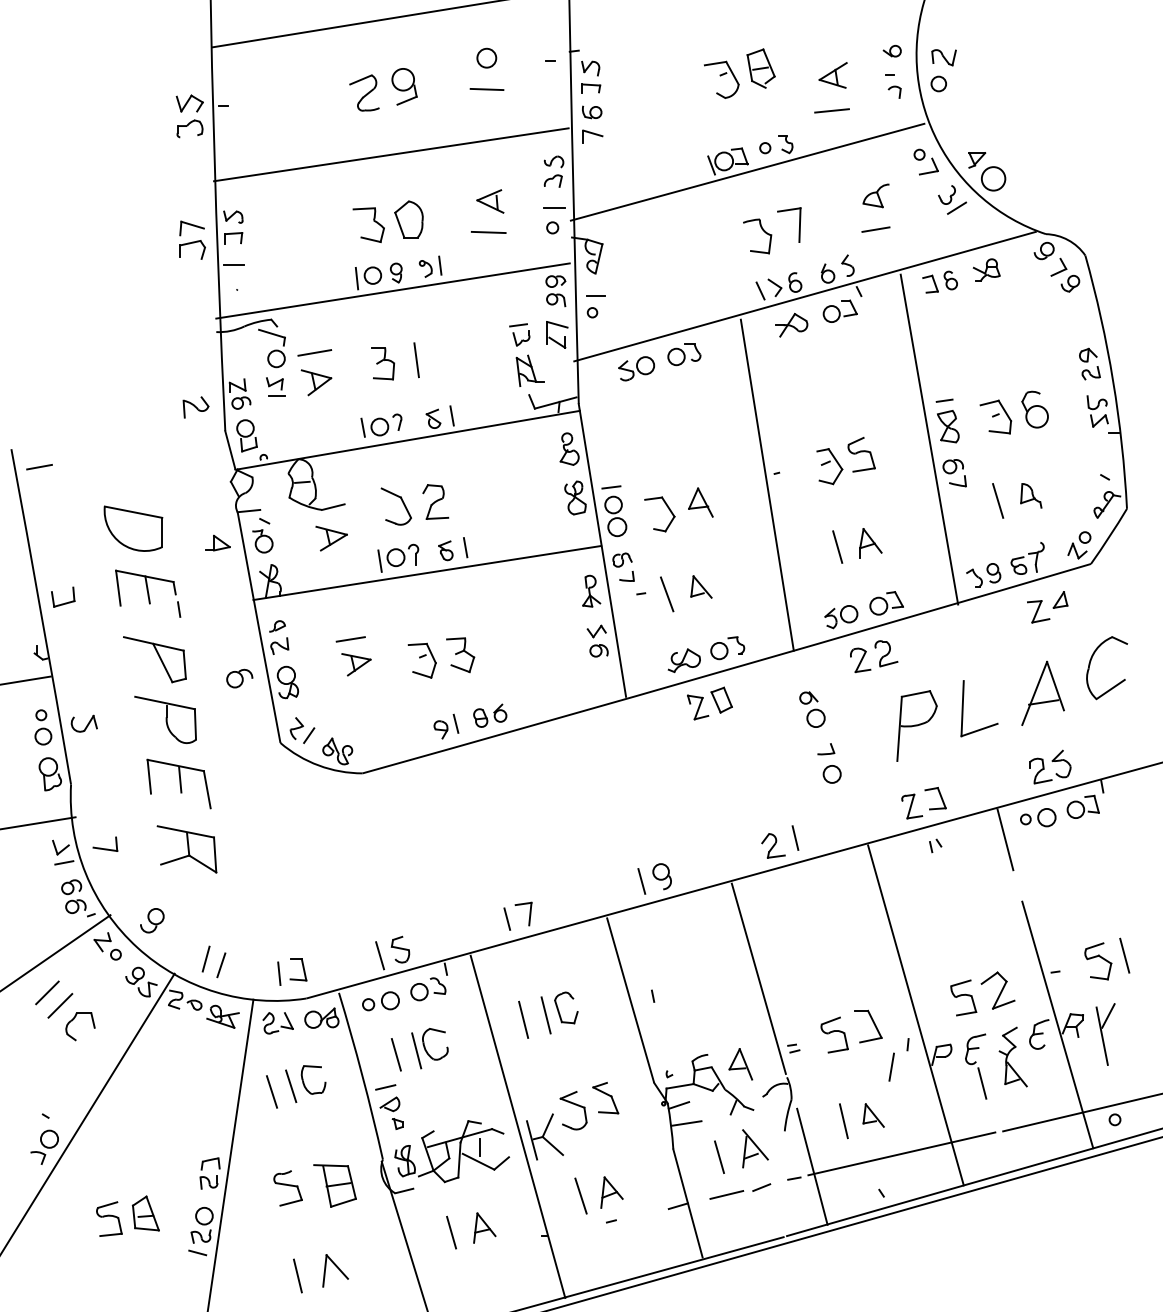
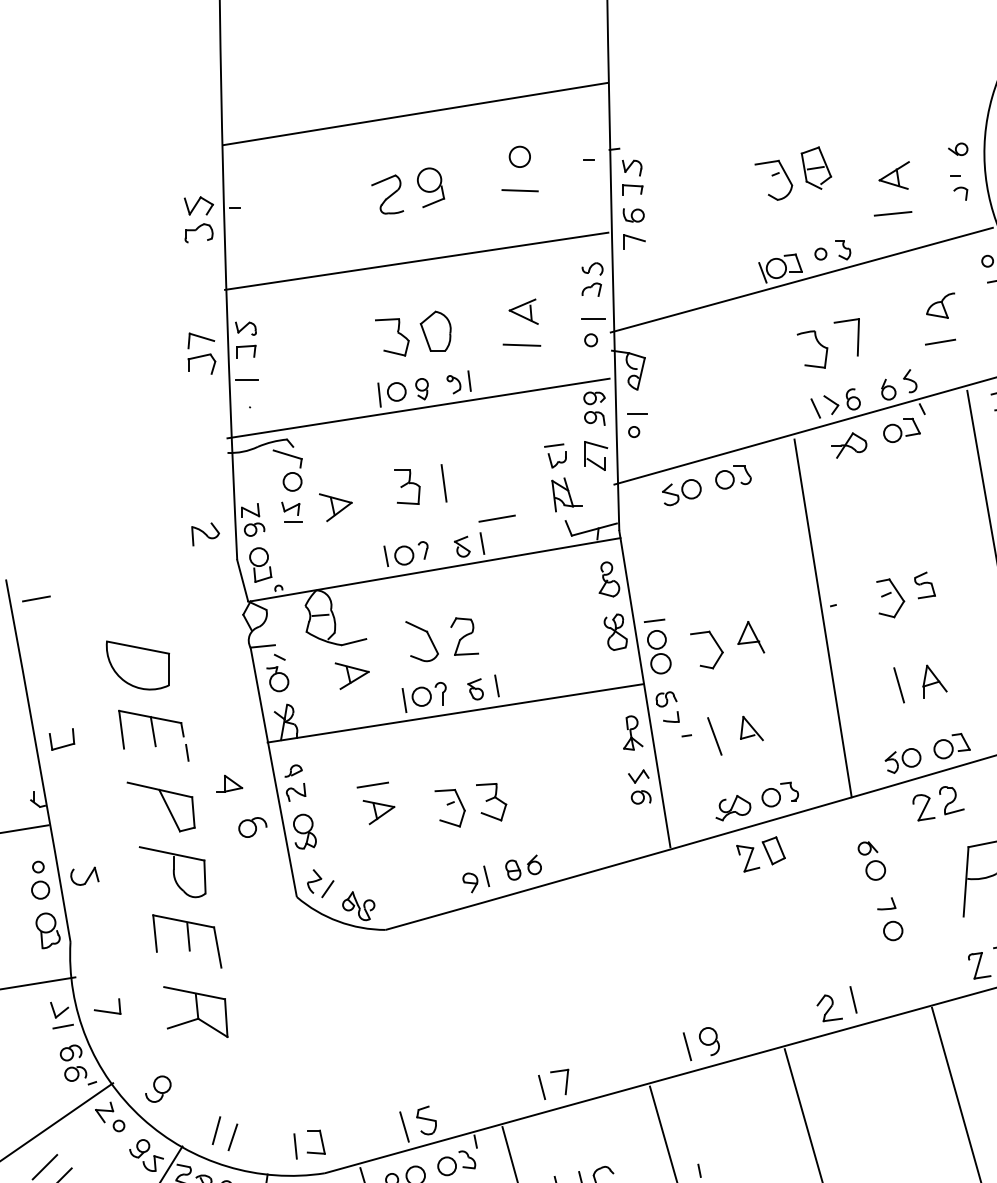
line: (314, 352) -> (496, 518), moved
part: (861, 454) -> (924, 585), size x0.7
part: (217, 542) -> (228, 783), moved

